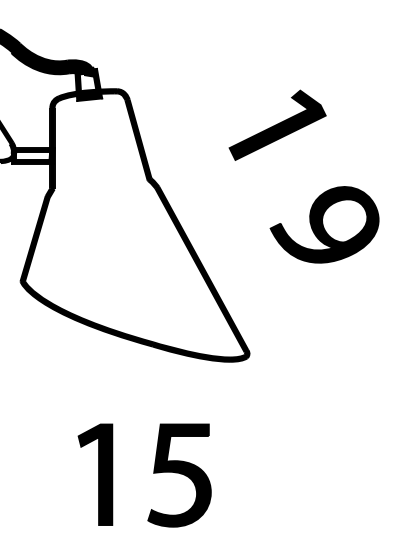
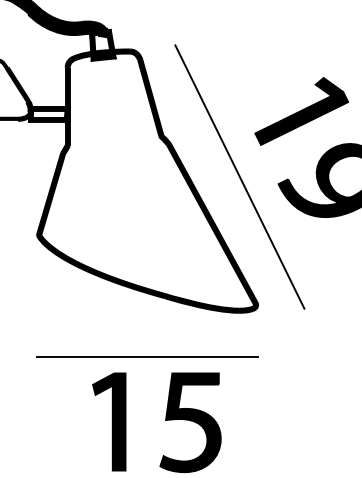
part: (277, 124) -> (301, 110), moved
line: (230, 220) -> (239, 176), added
line: (134, 407) -> (147, 356), added

